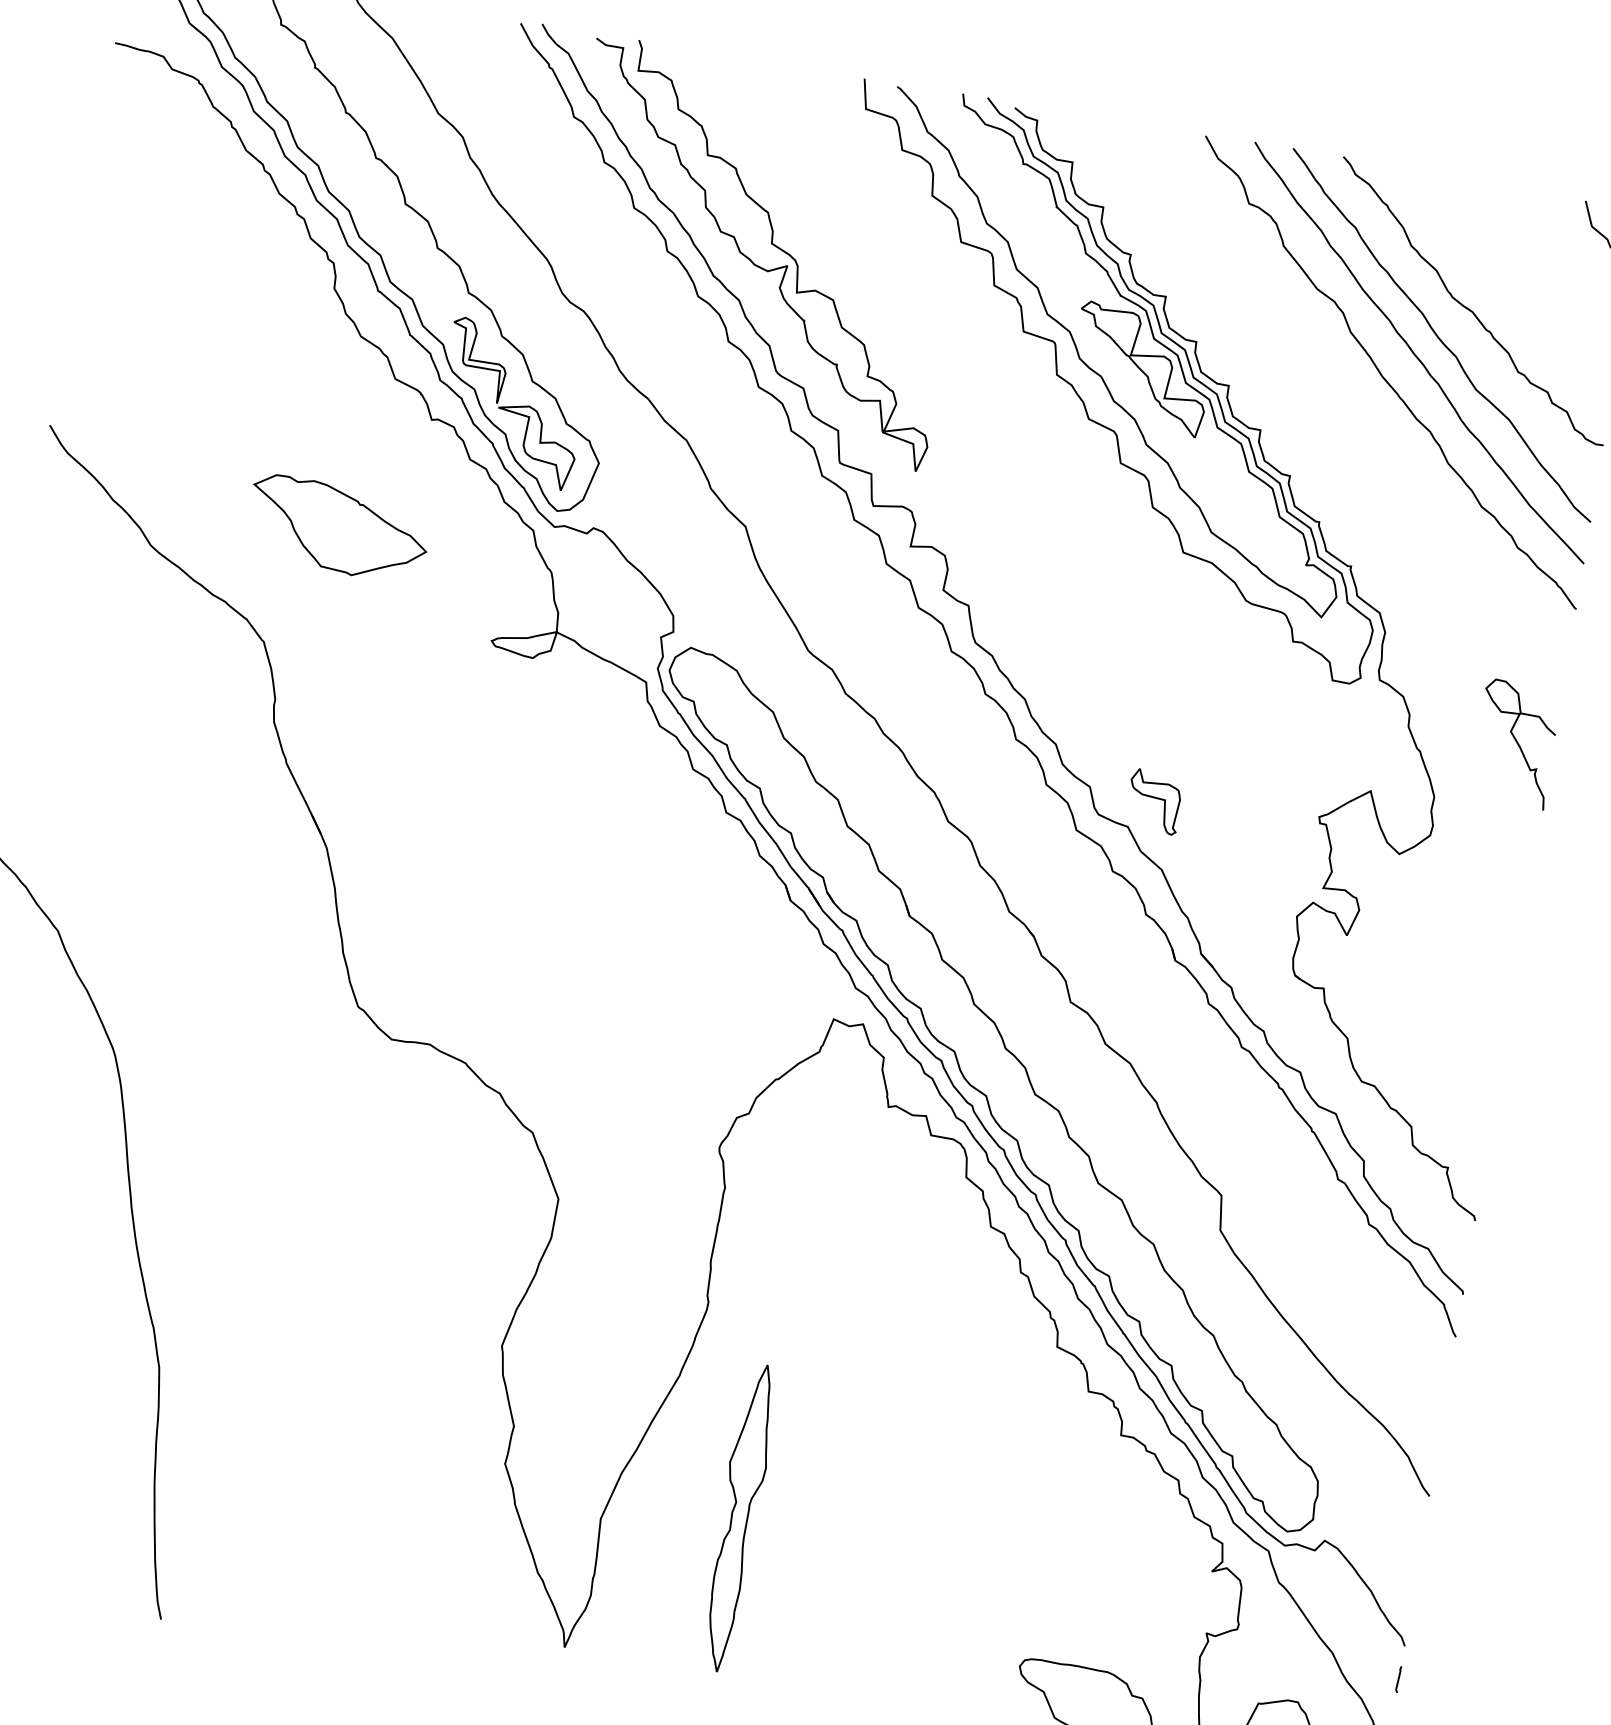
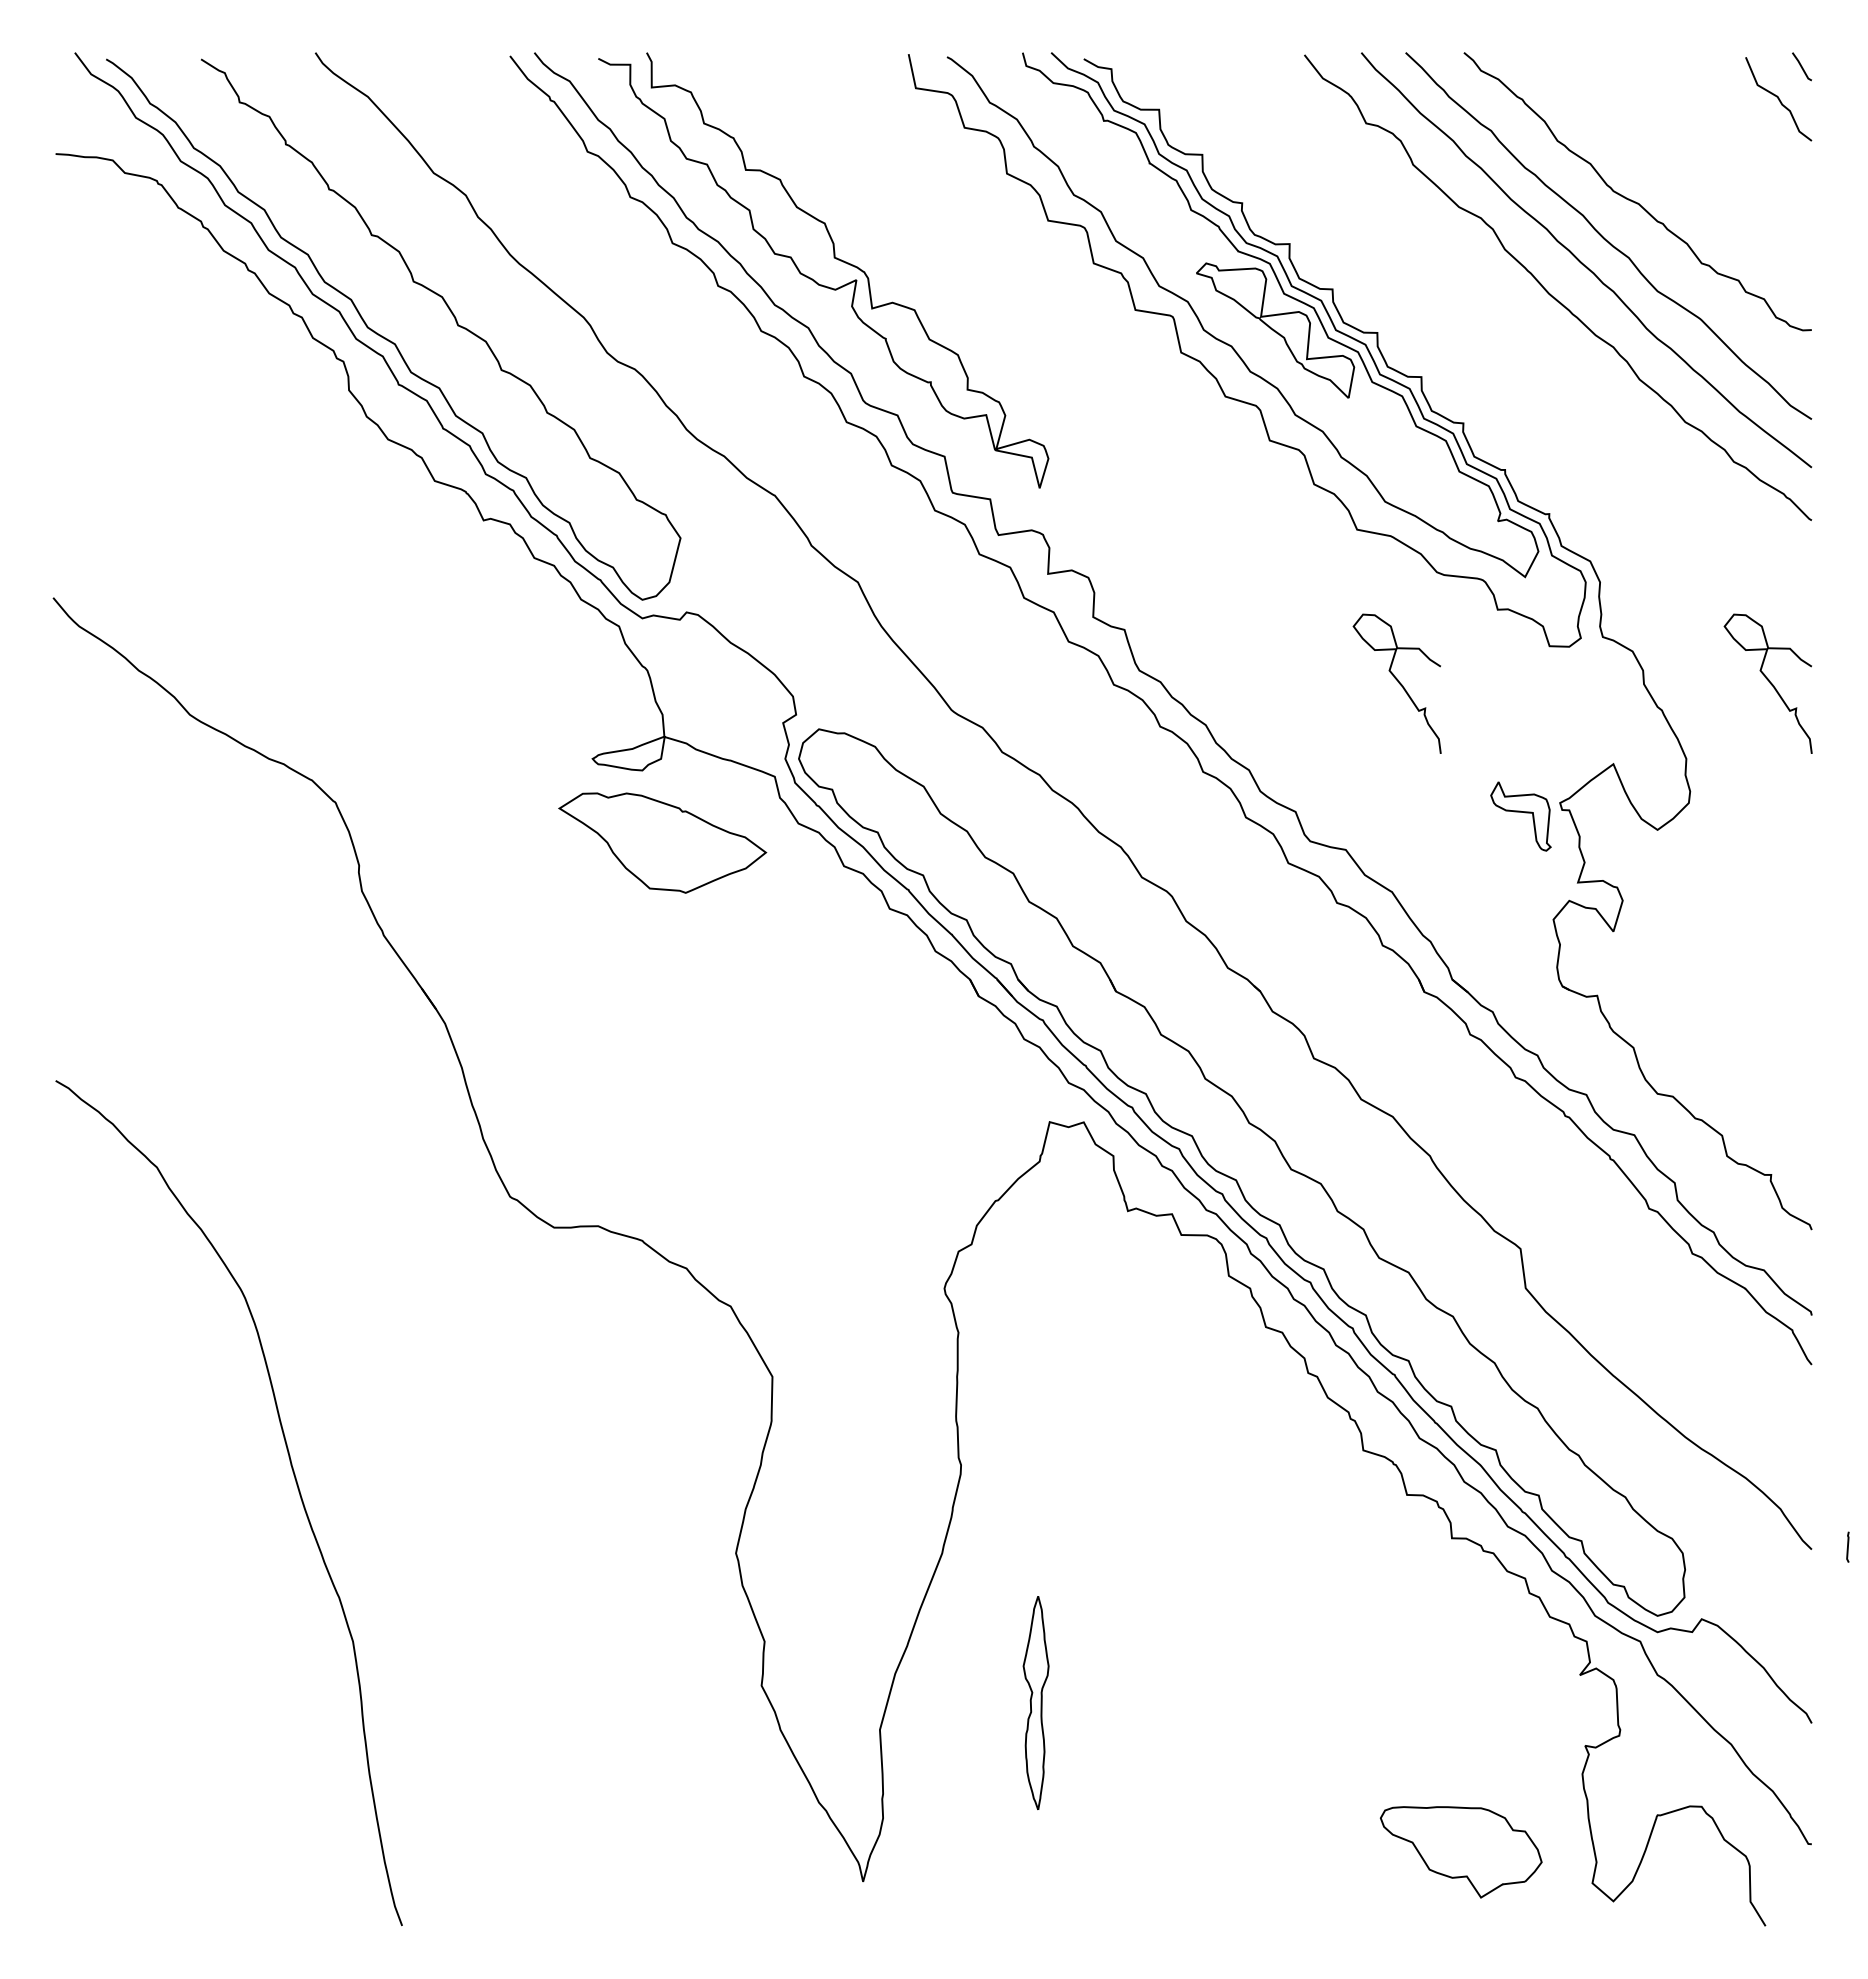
part: (512, 403) -> (571, 486), removed
part: (338, 528) -> (662, 842), moved
curve: (1197, 690) -> (1398, 683), added
part: (1153, 801) -> (1520, 816), moved
part: (738, 1517) -> (1035, 1702), size x0.6
line: (1398, 1678) -> (1847, 1546), moved

